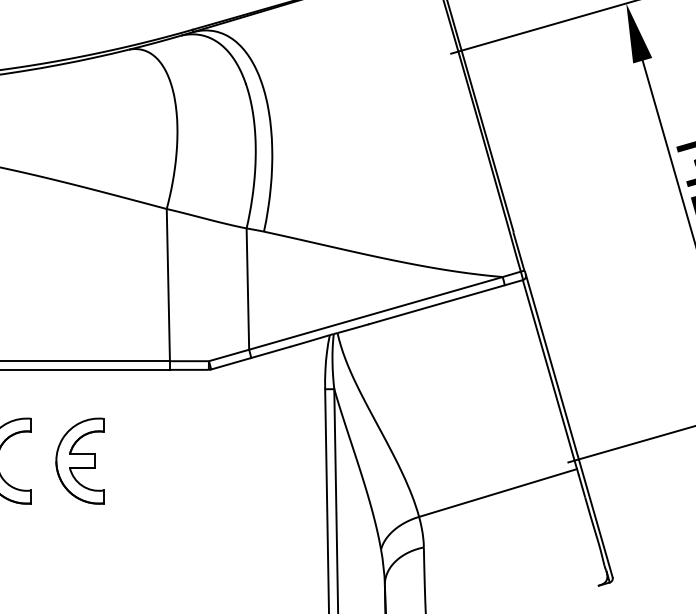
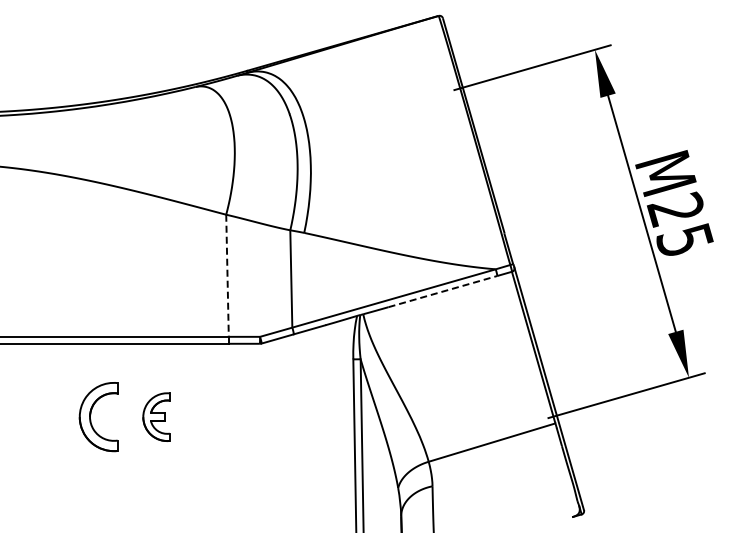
line: (168, 285) -> (227, 276), solid -> dashed
line: (436, 304) -> (442, 291), solid -> dashed
part: (79, 461) -> (156, 417), size x0.7

